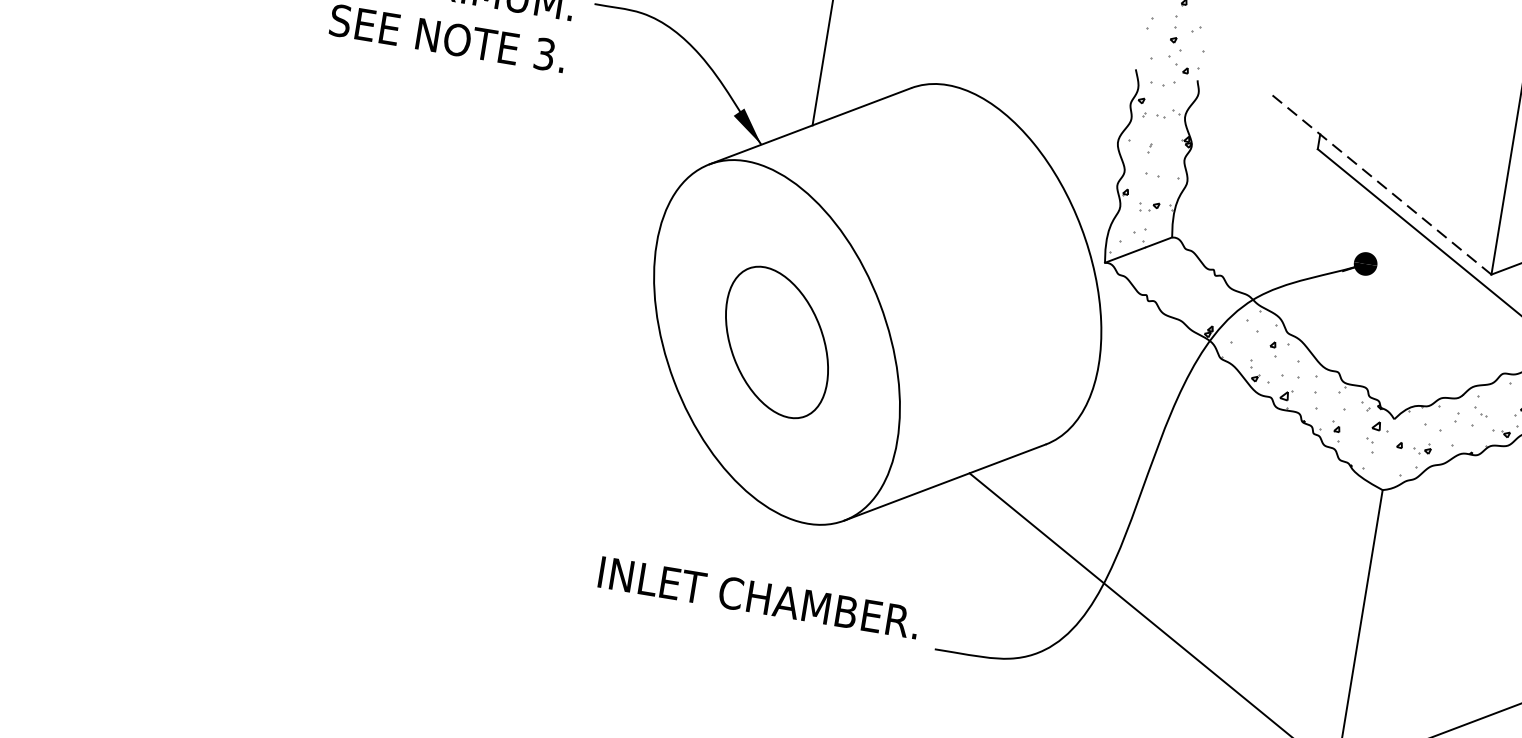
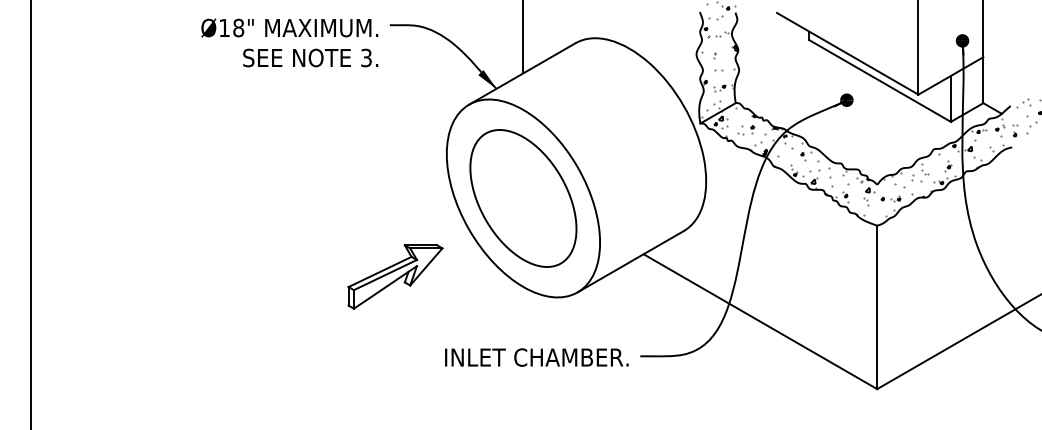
line: (1380, 183) -> (847, 53), dashed -> solid
hatch: (1192, 285) -> (751, 128), added
part: (777, 342) -> (523, 198), size x1.67
part: (533, 441) -> (395, 276), added
text: (758, 597) -> (536, 357), moved

